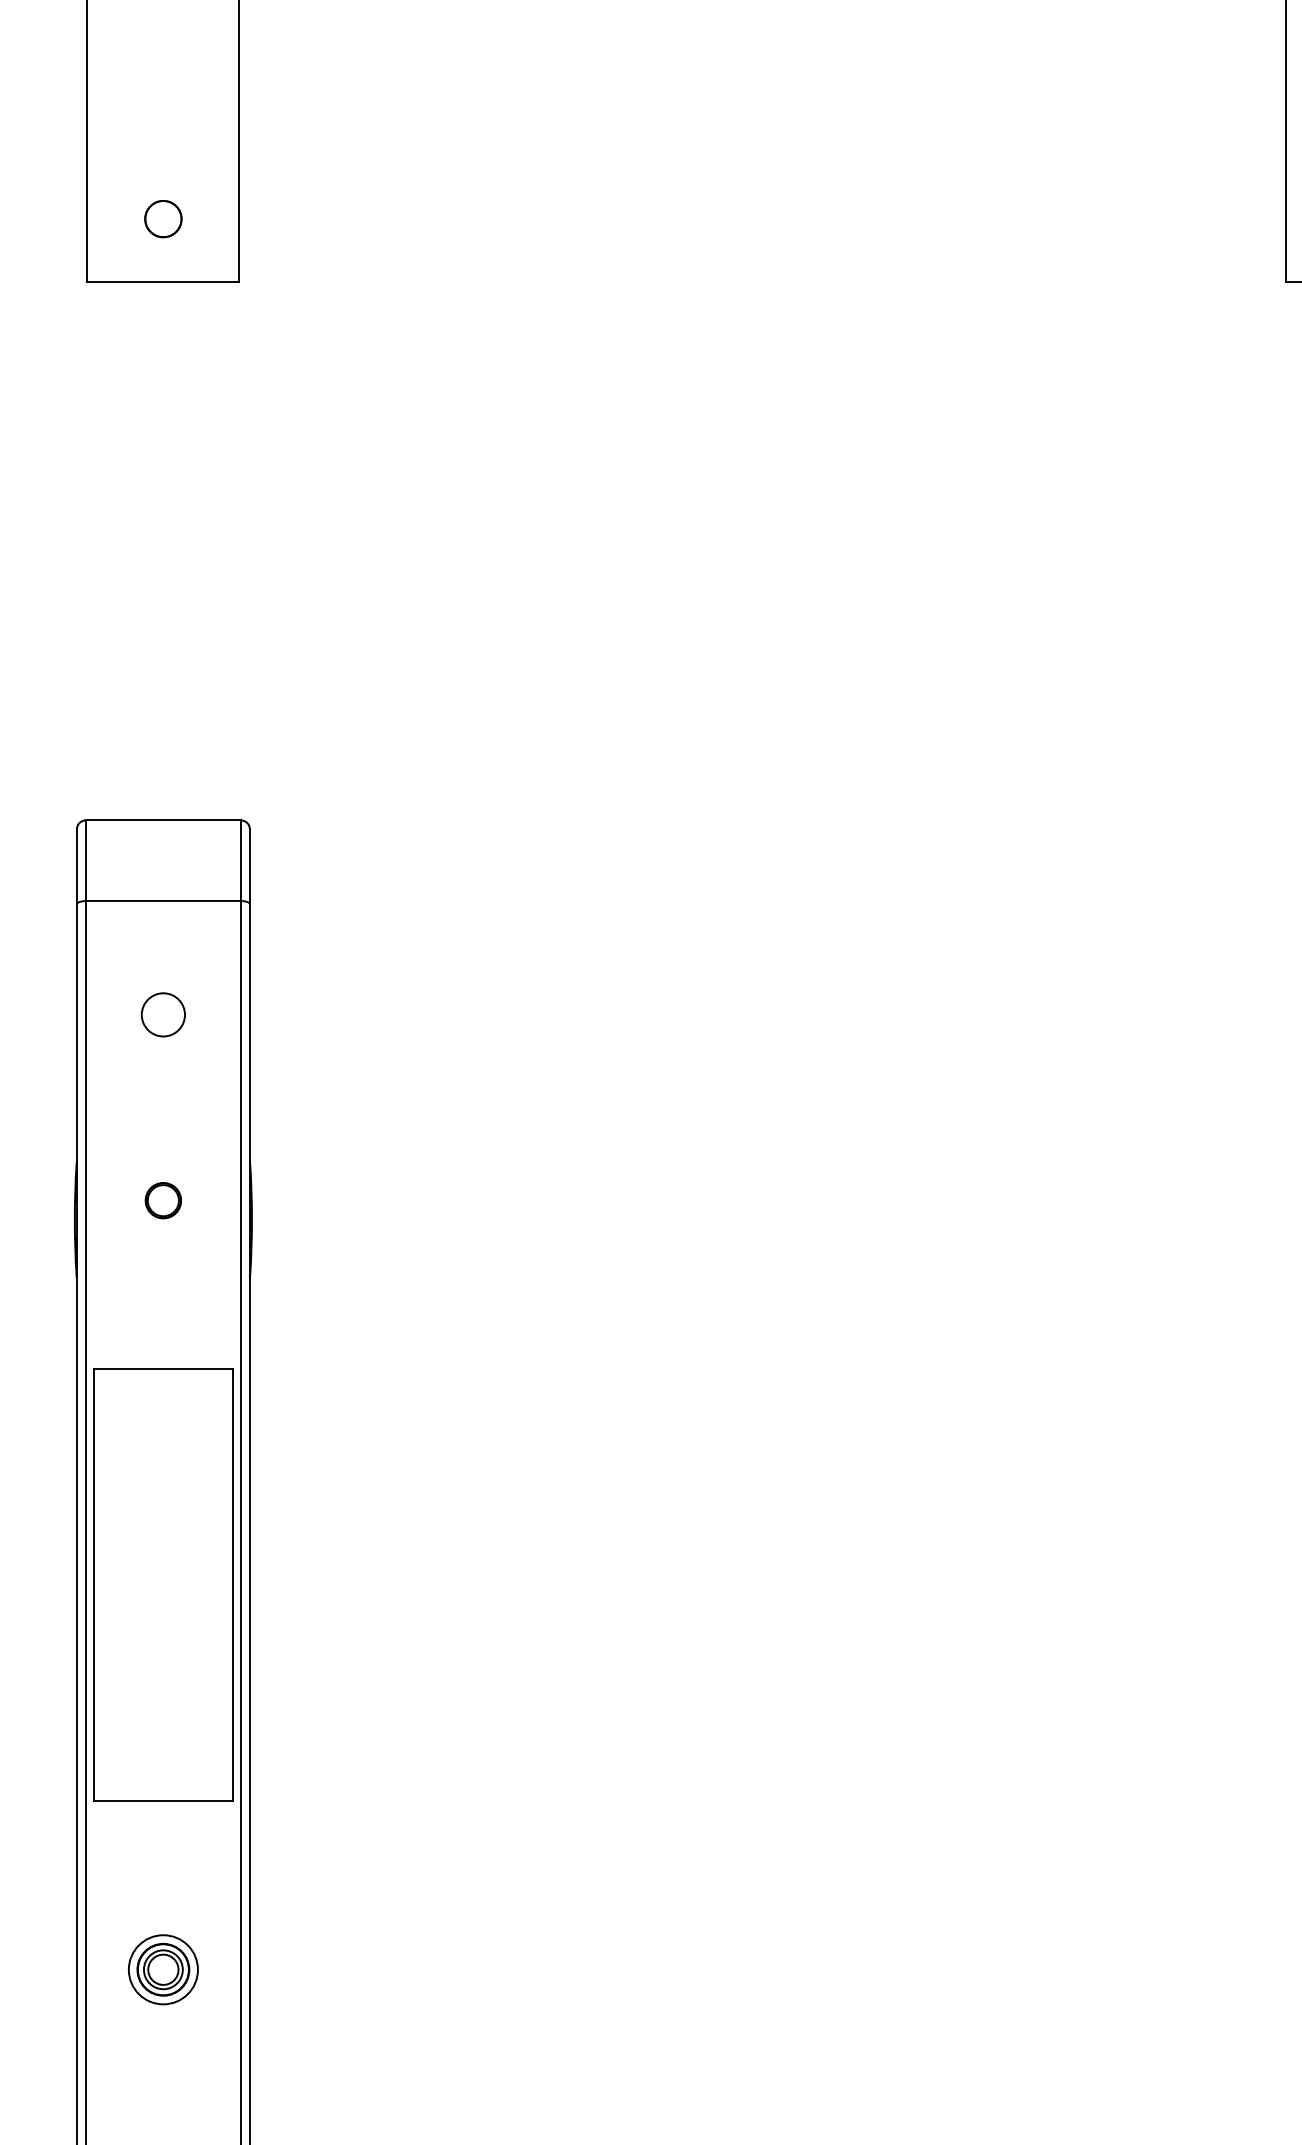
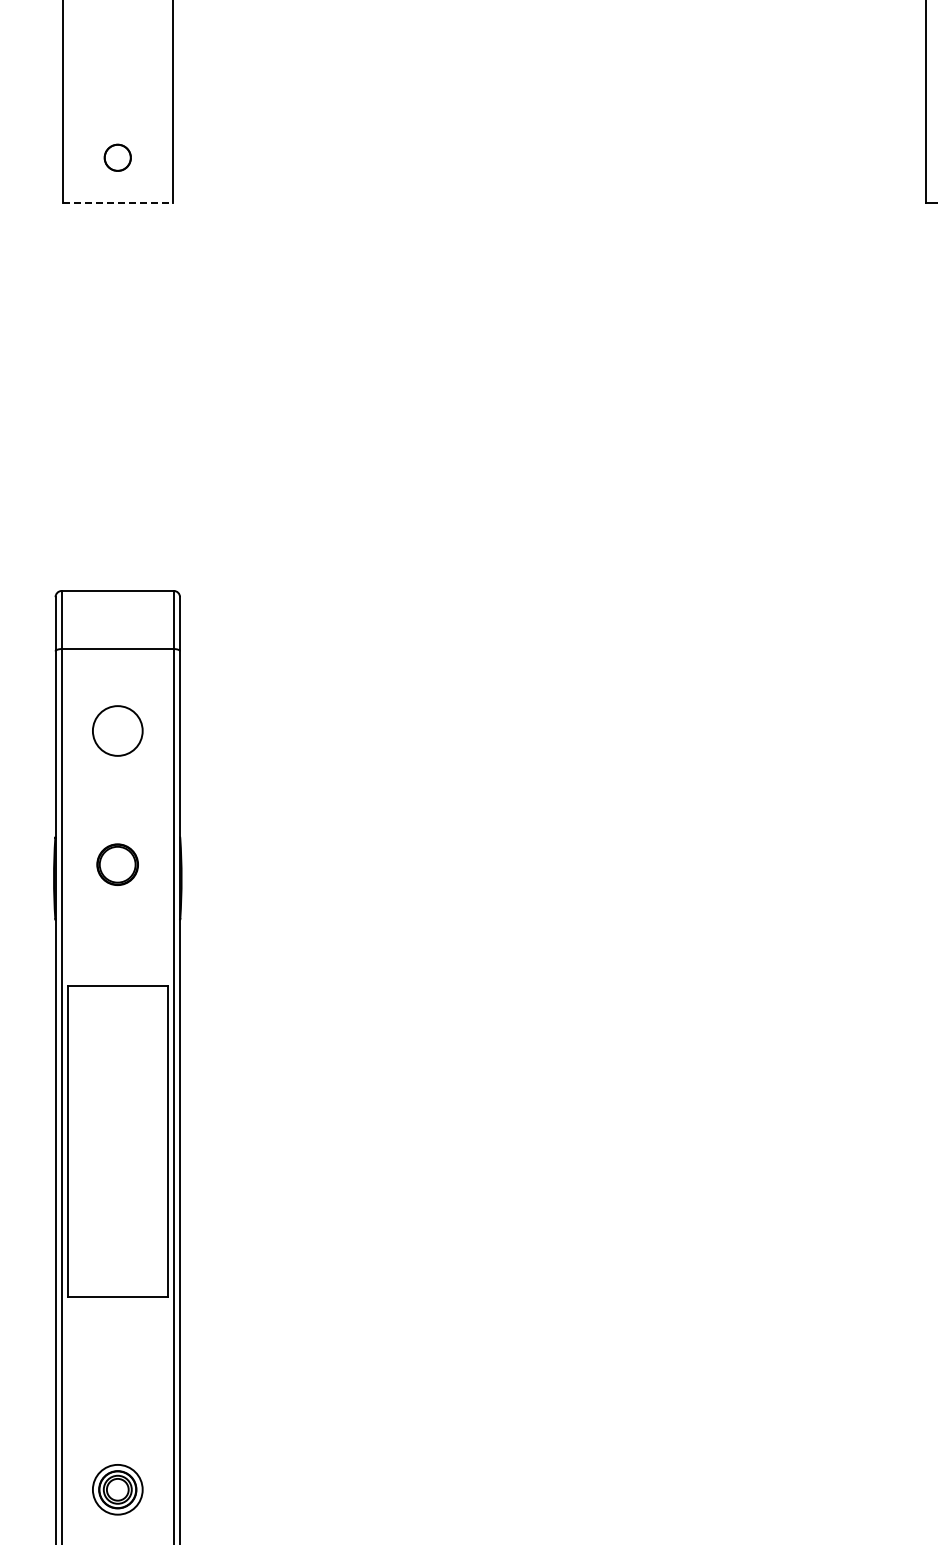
line: (162, 282) -> (117, 203), solid -> dashed
circle: (162, 1014) -> (117, 730), size x1.6
circle: (162, 1200) -> (117, 864), size x1.6
part: (162, 1969) -> (117, 1489), moved

